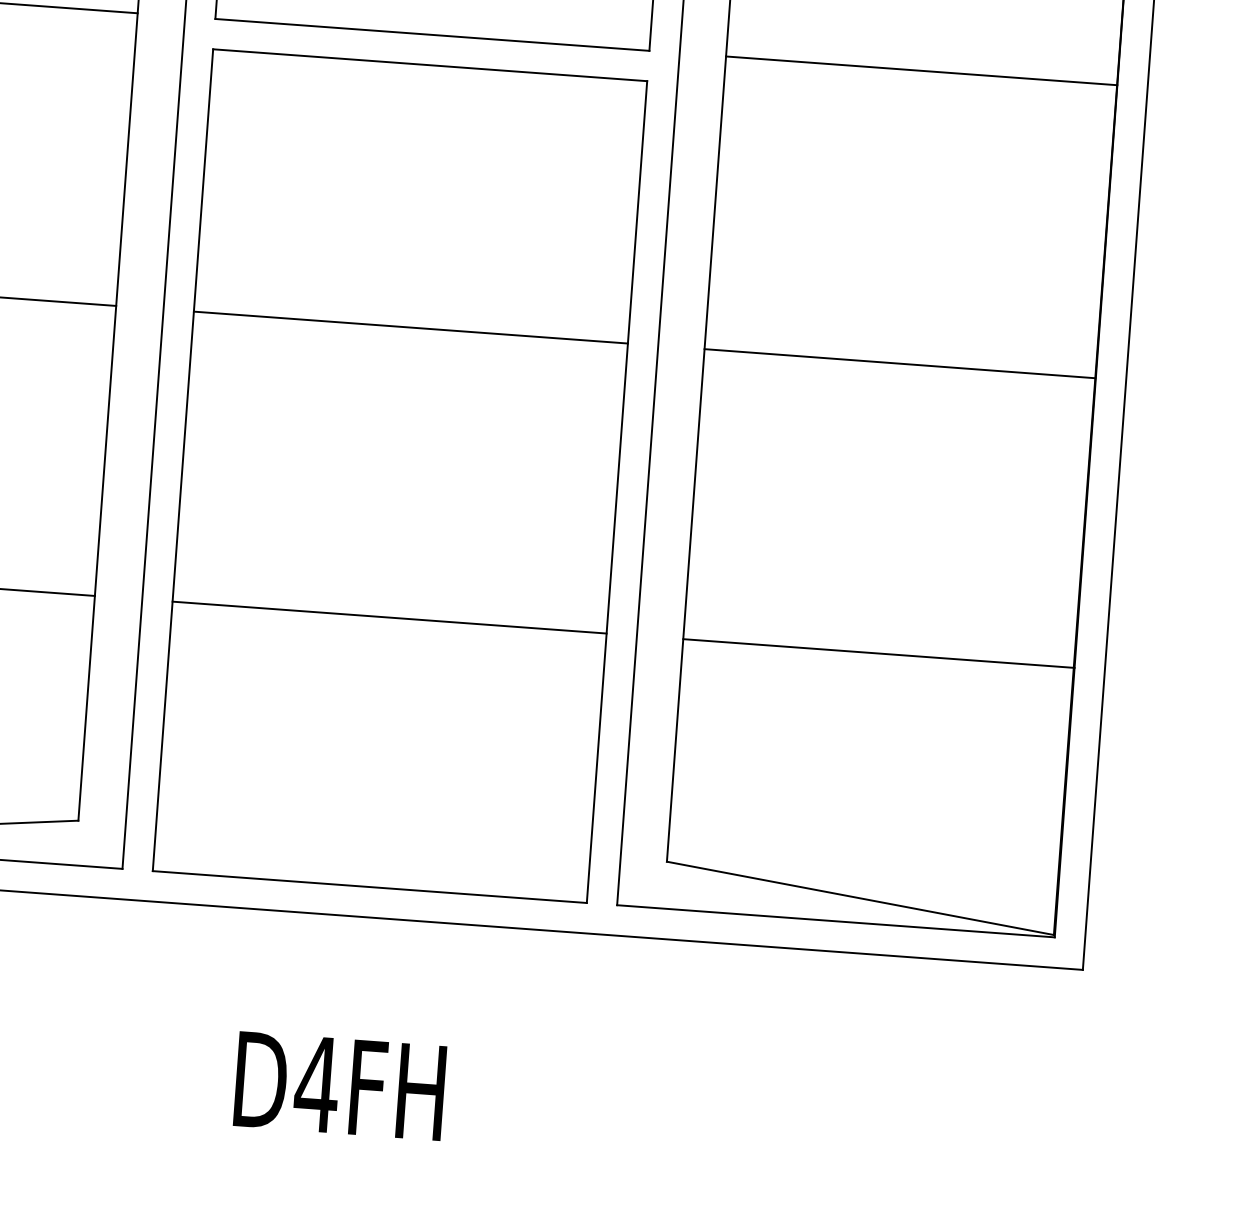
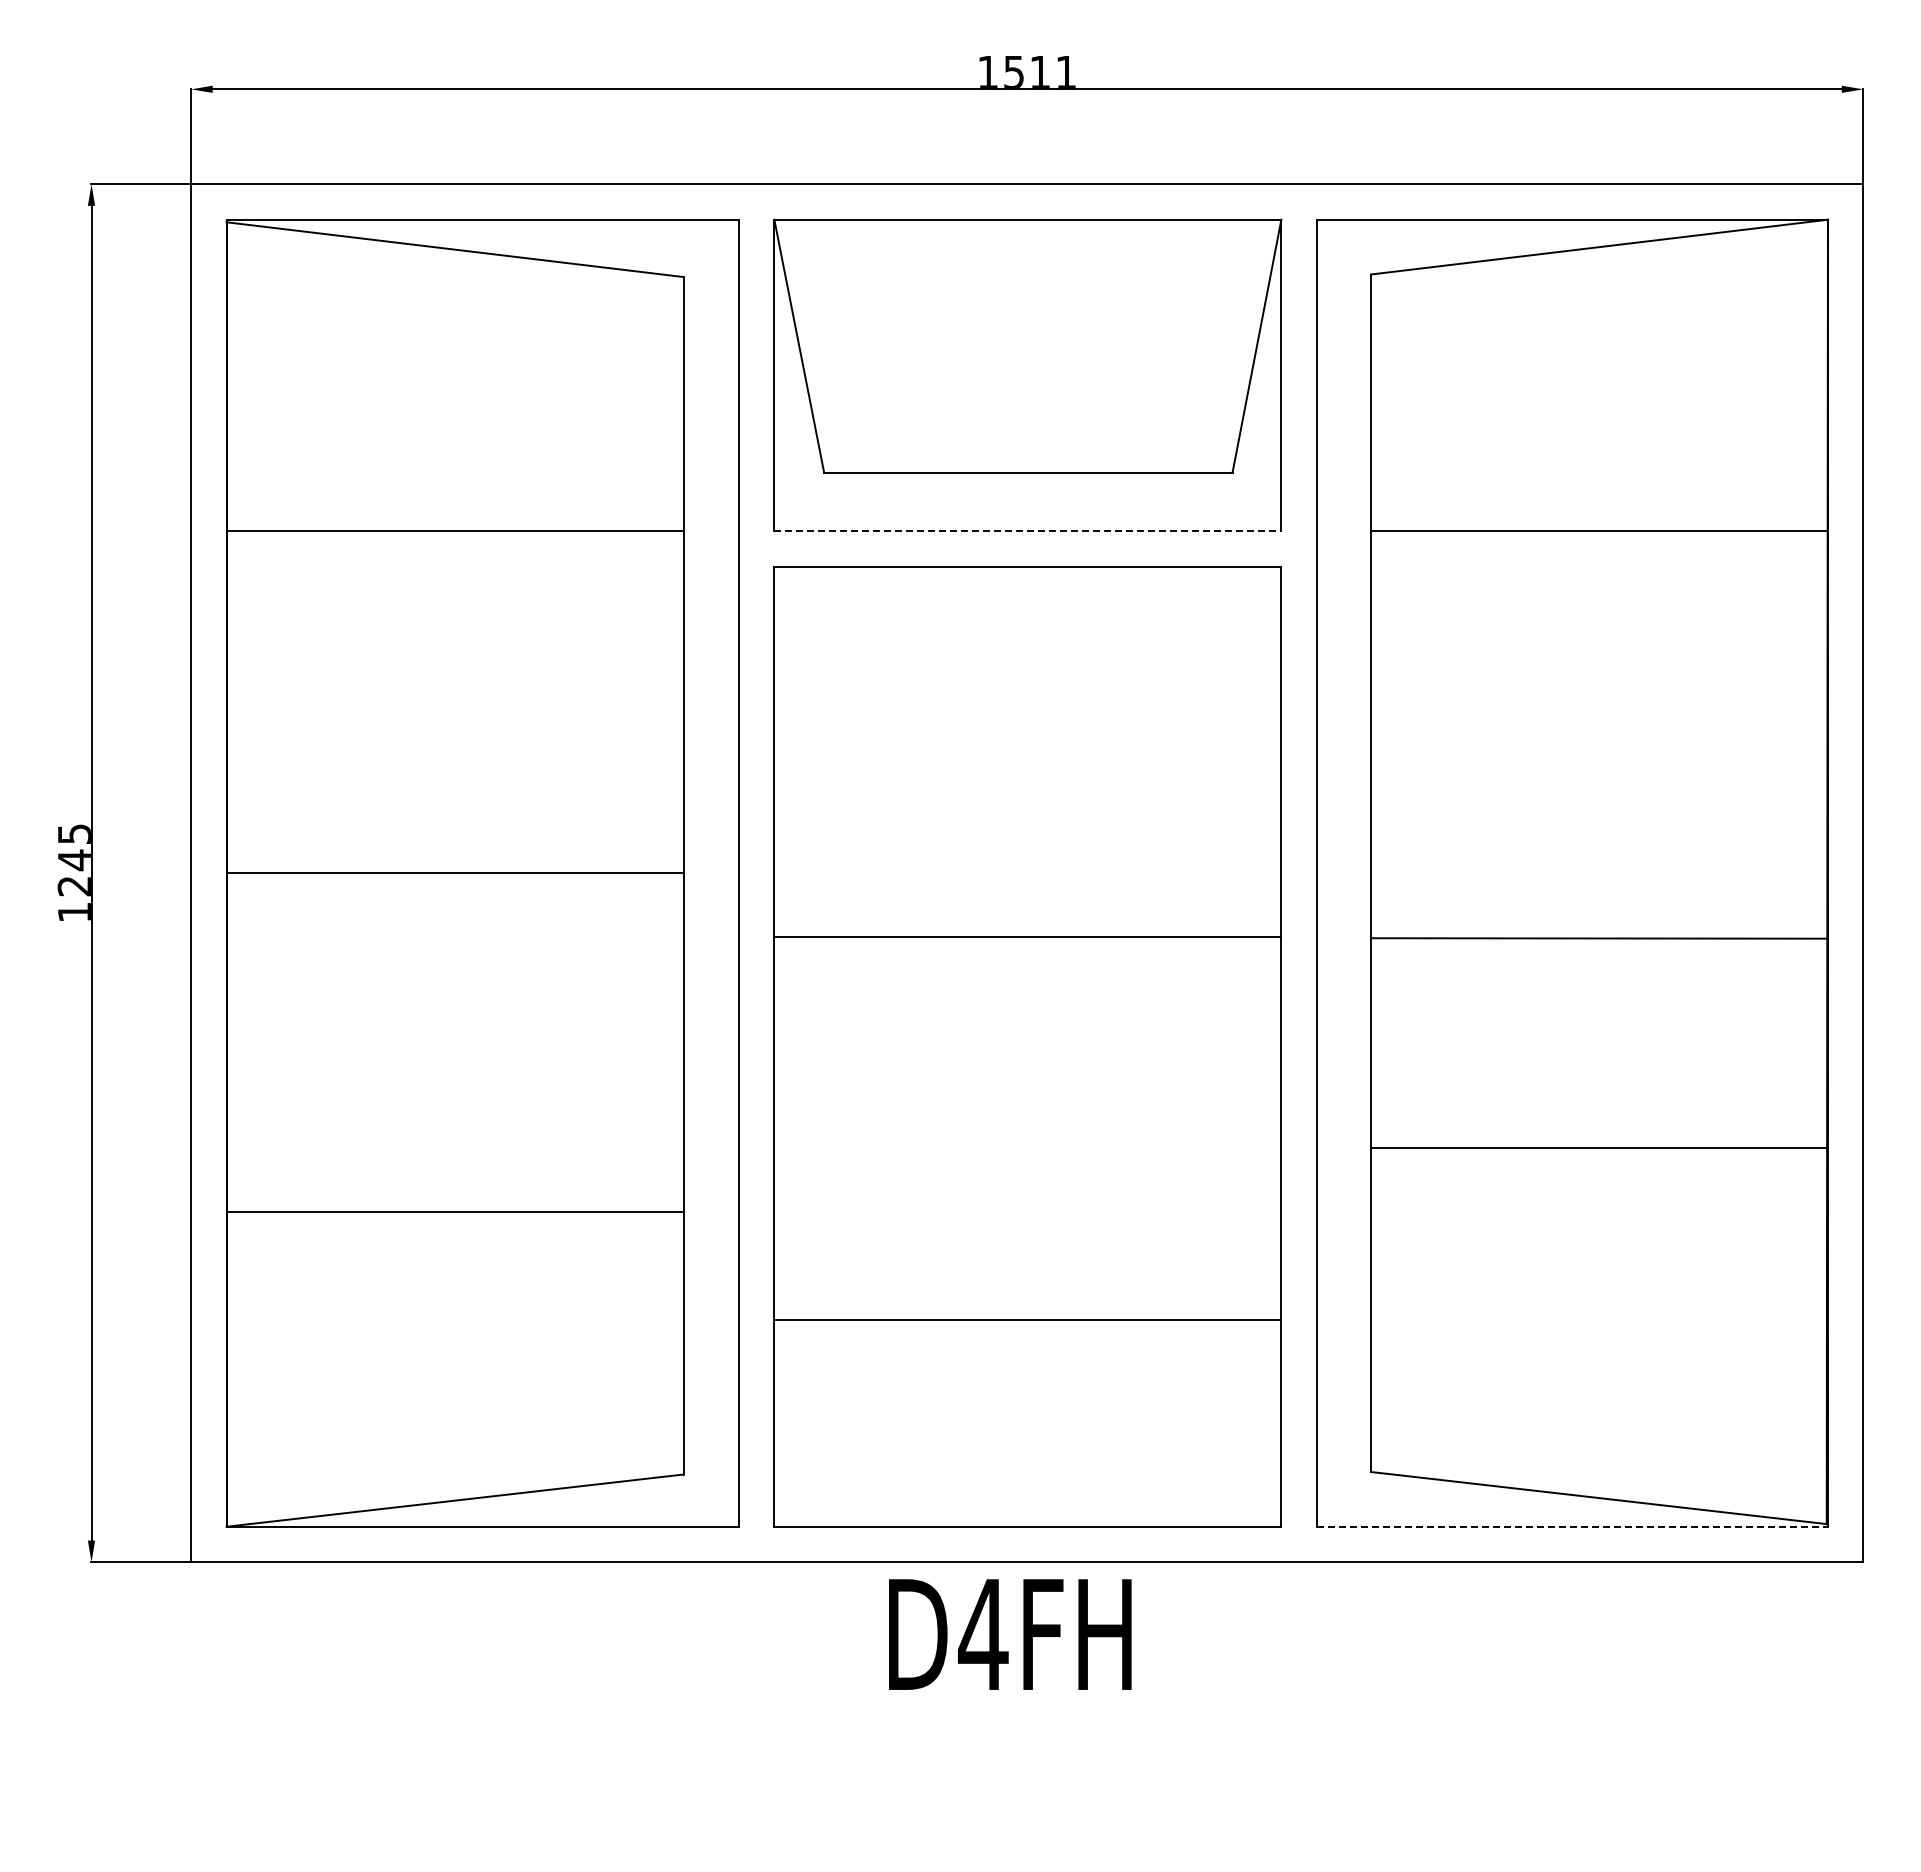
line: (432, 35) -> (1028, 531), solid -> dashed
line: (410, 327) -> (1027, 937), moved
line: (899, 363) -> (1598, 938), moved
line: (389, 618) -> (1027, 1320), moved
line: (878, 653) -> (1598, 1148), moved
line: (836, 921) -> (1572, 1526), solid -> dashed
text: (340, 1086) -> (1010, 1634), moved

